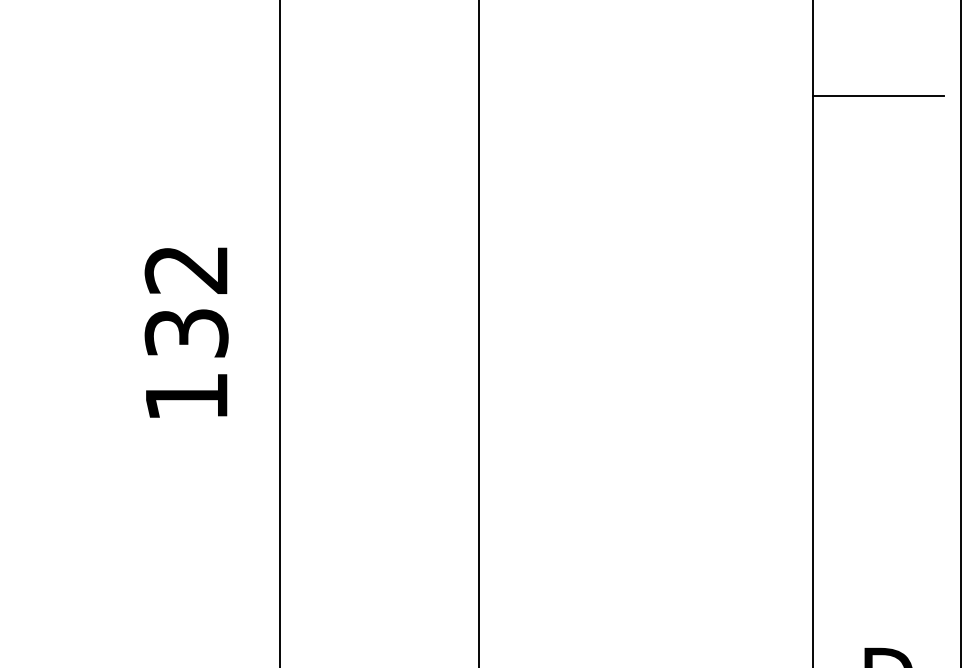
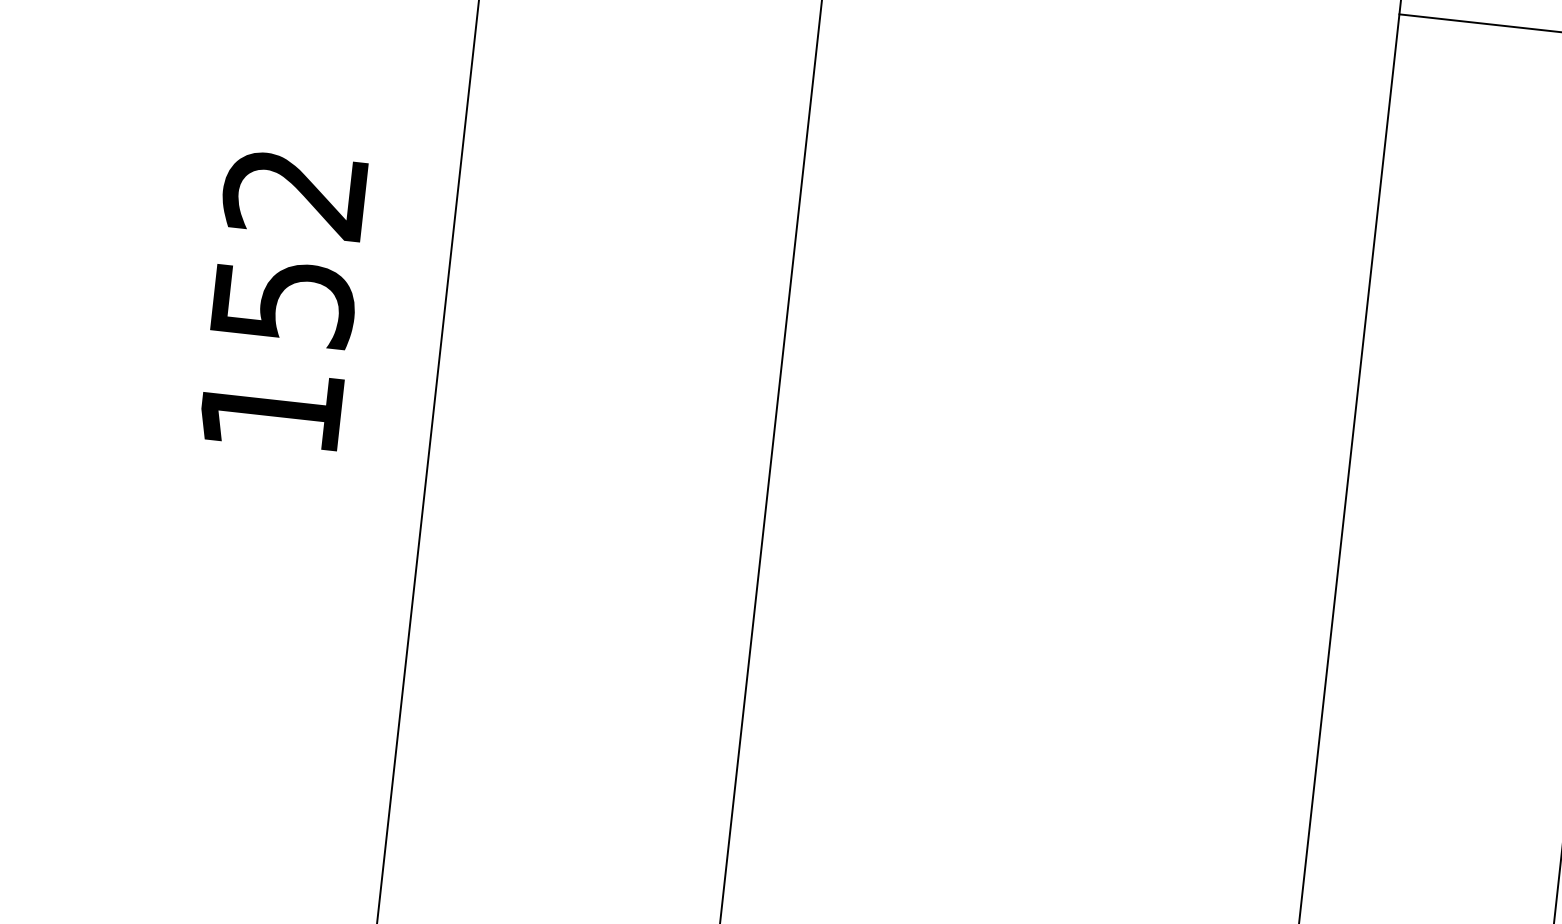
text: (186, 333) -> (283, 302), 132 -> 152

